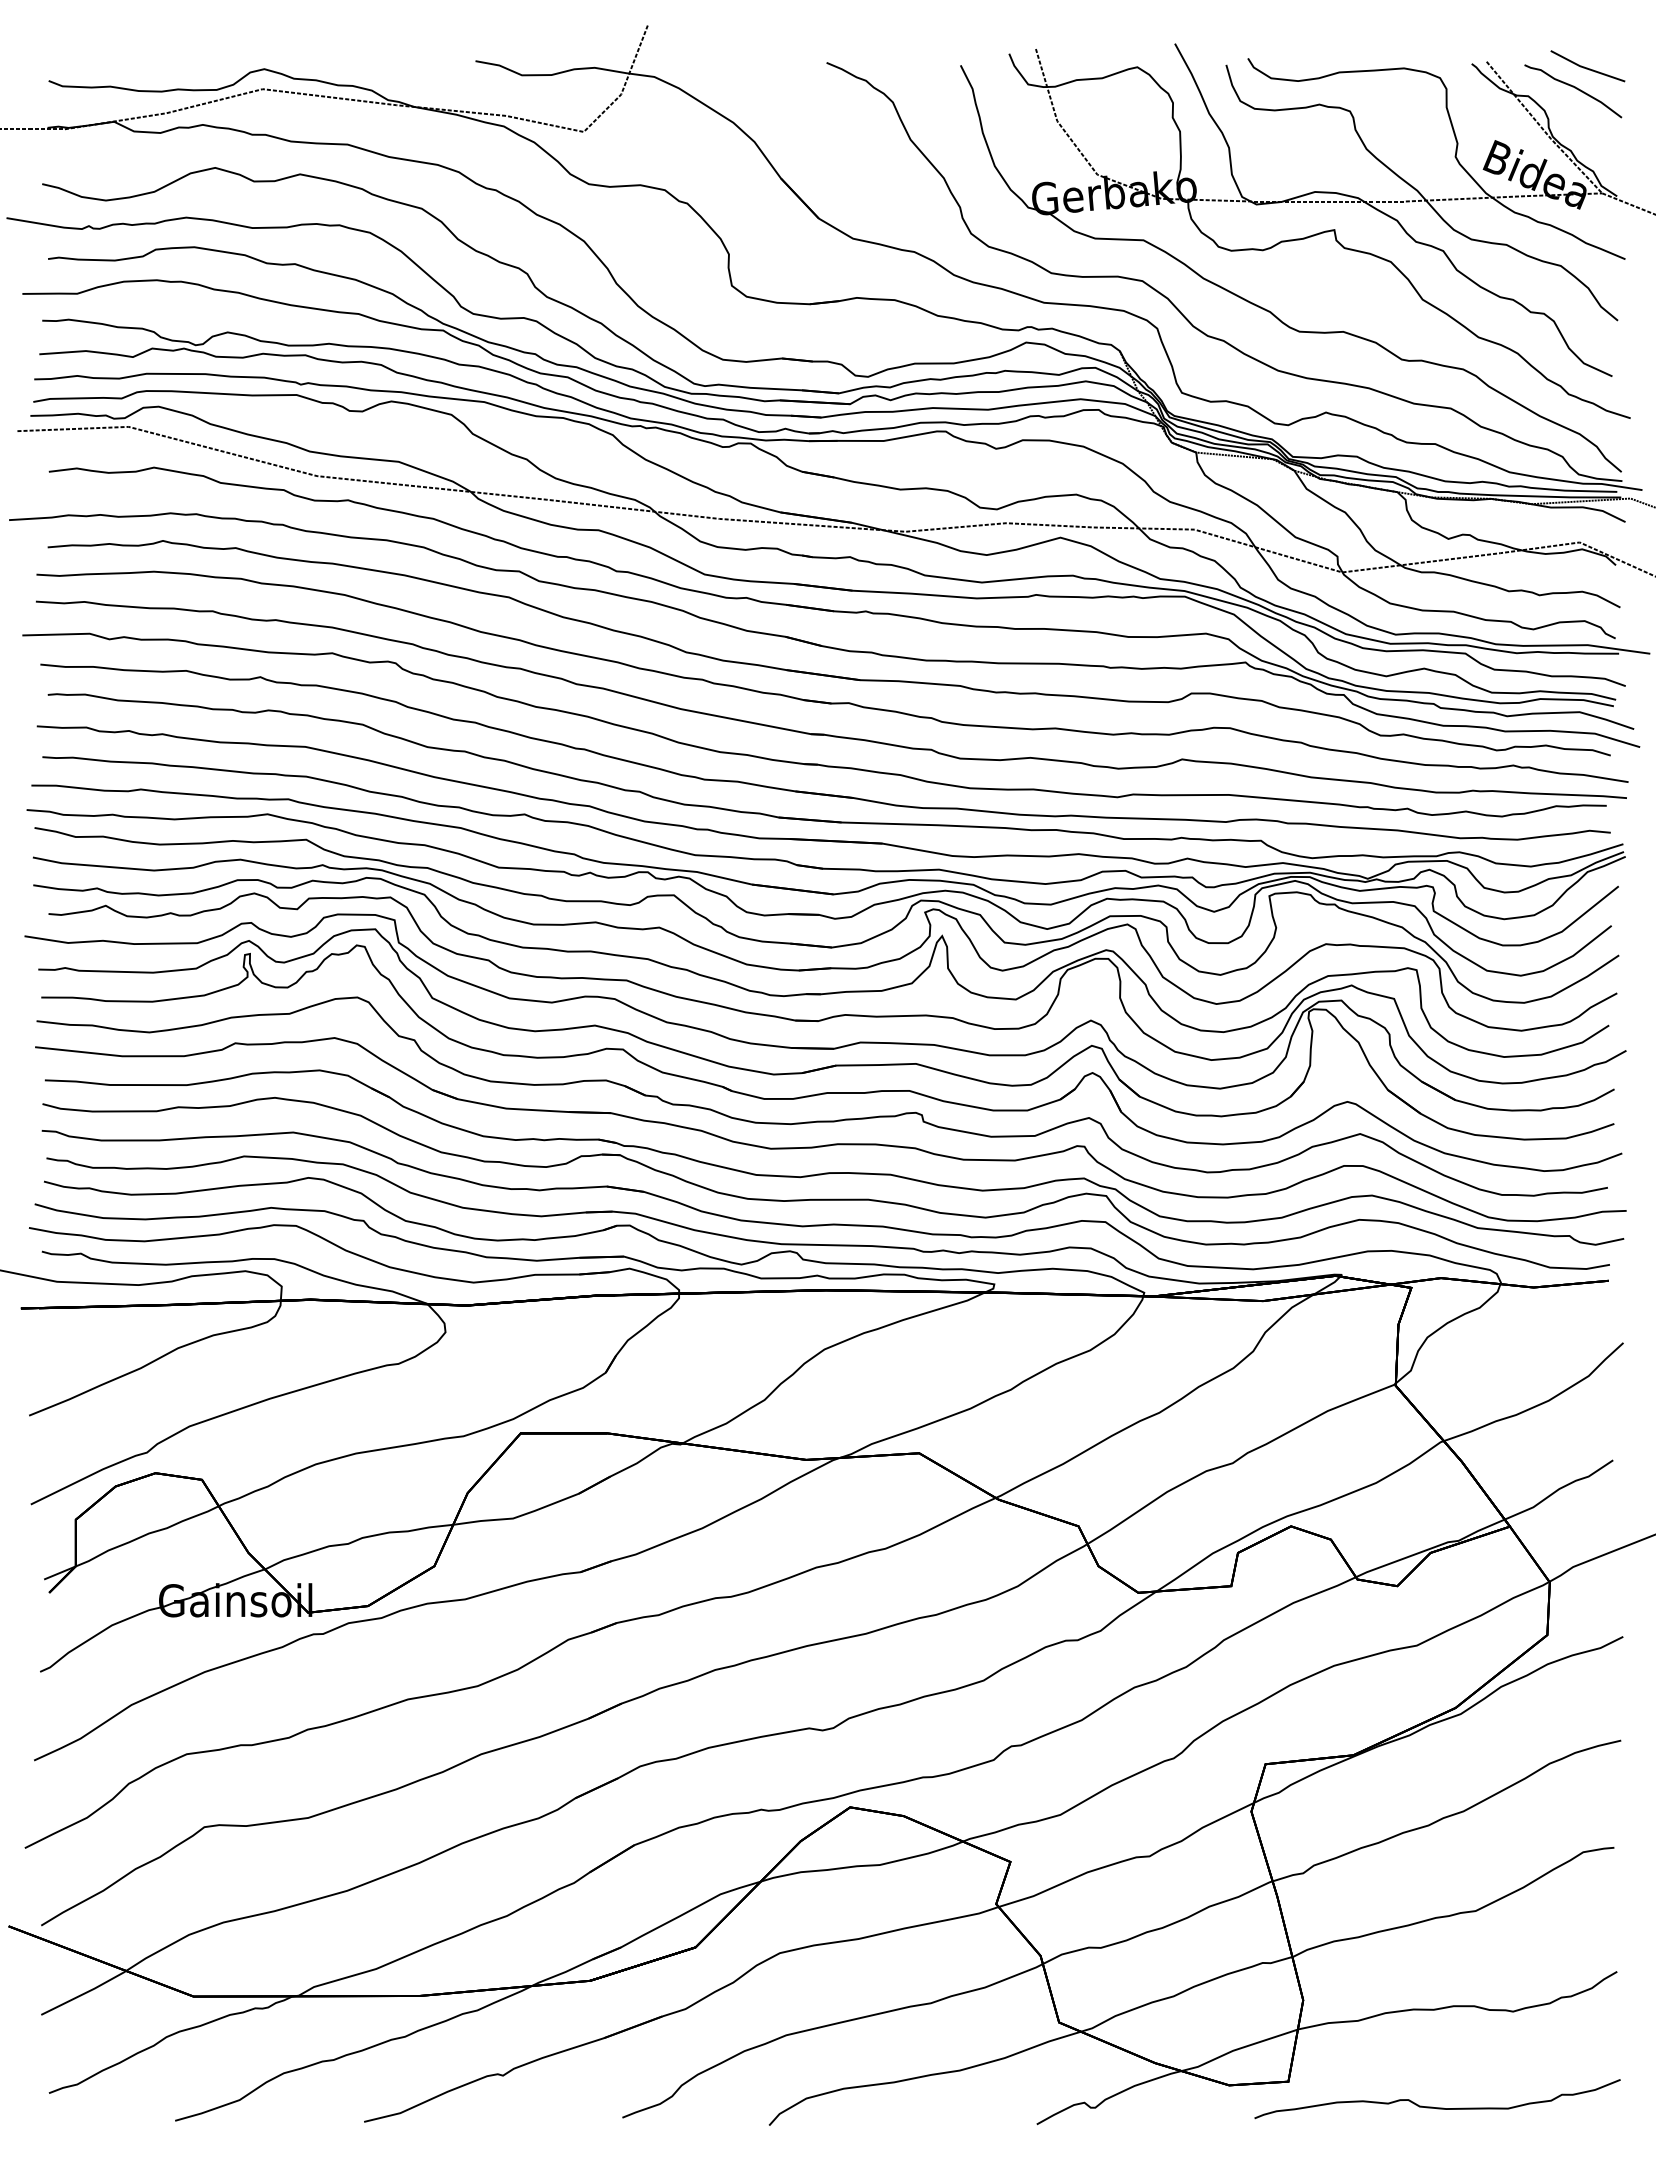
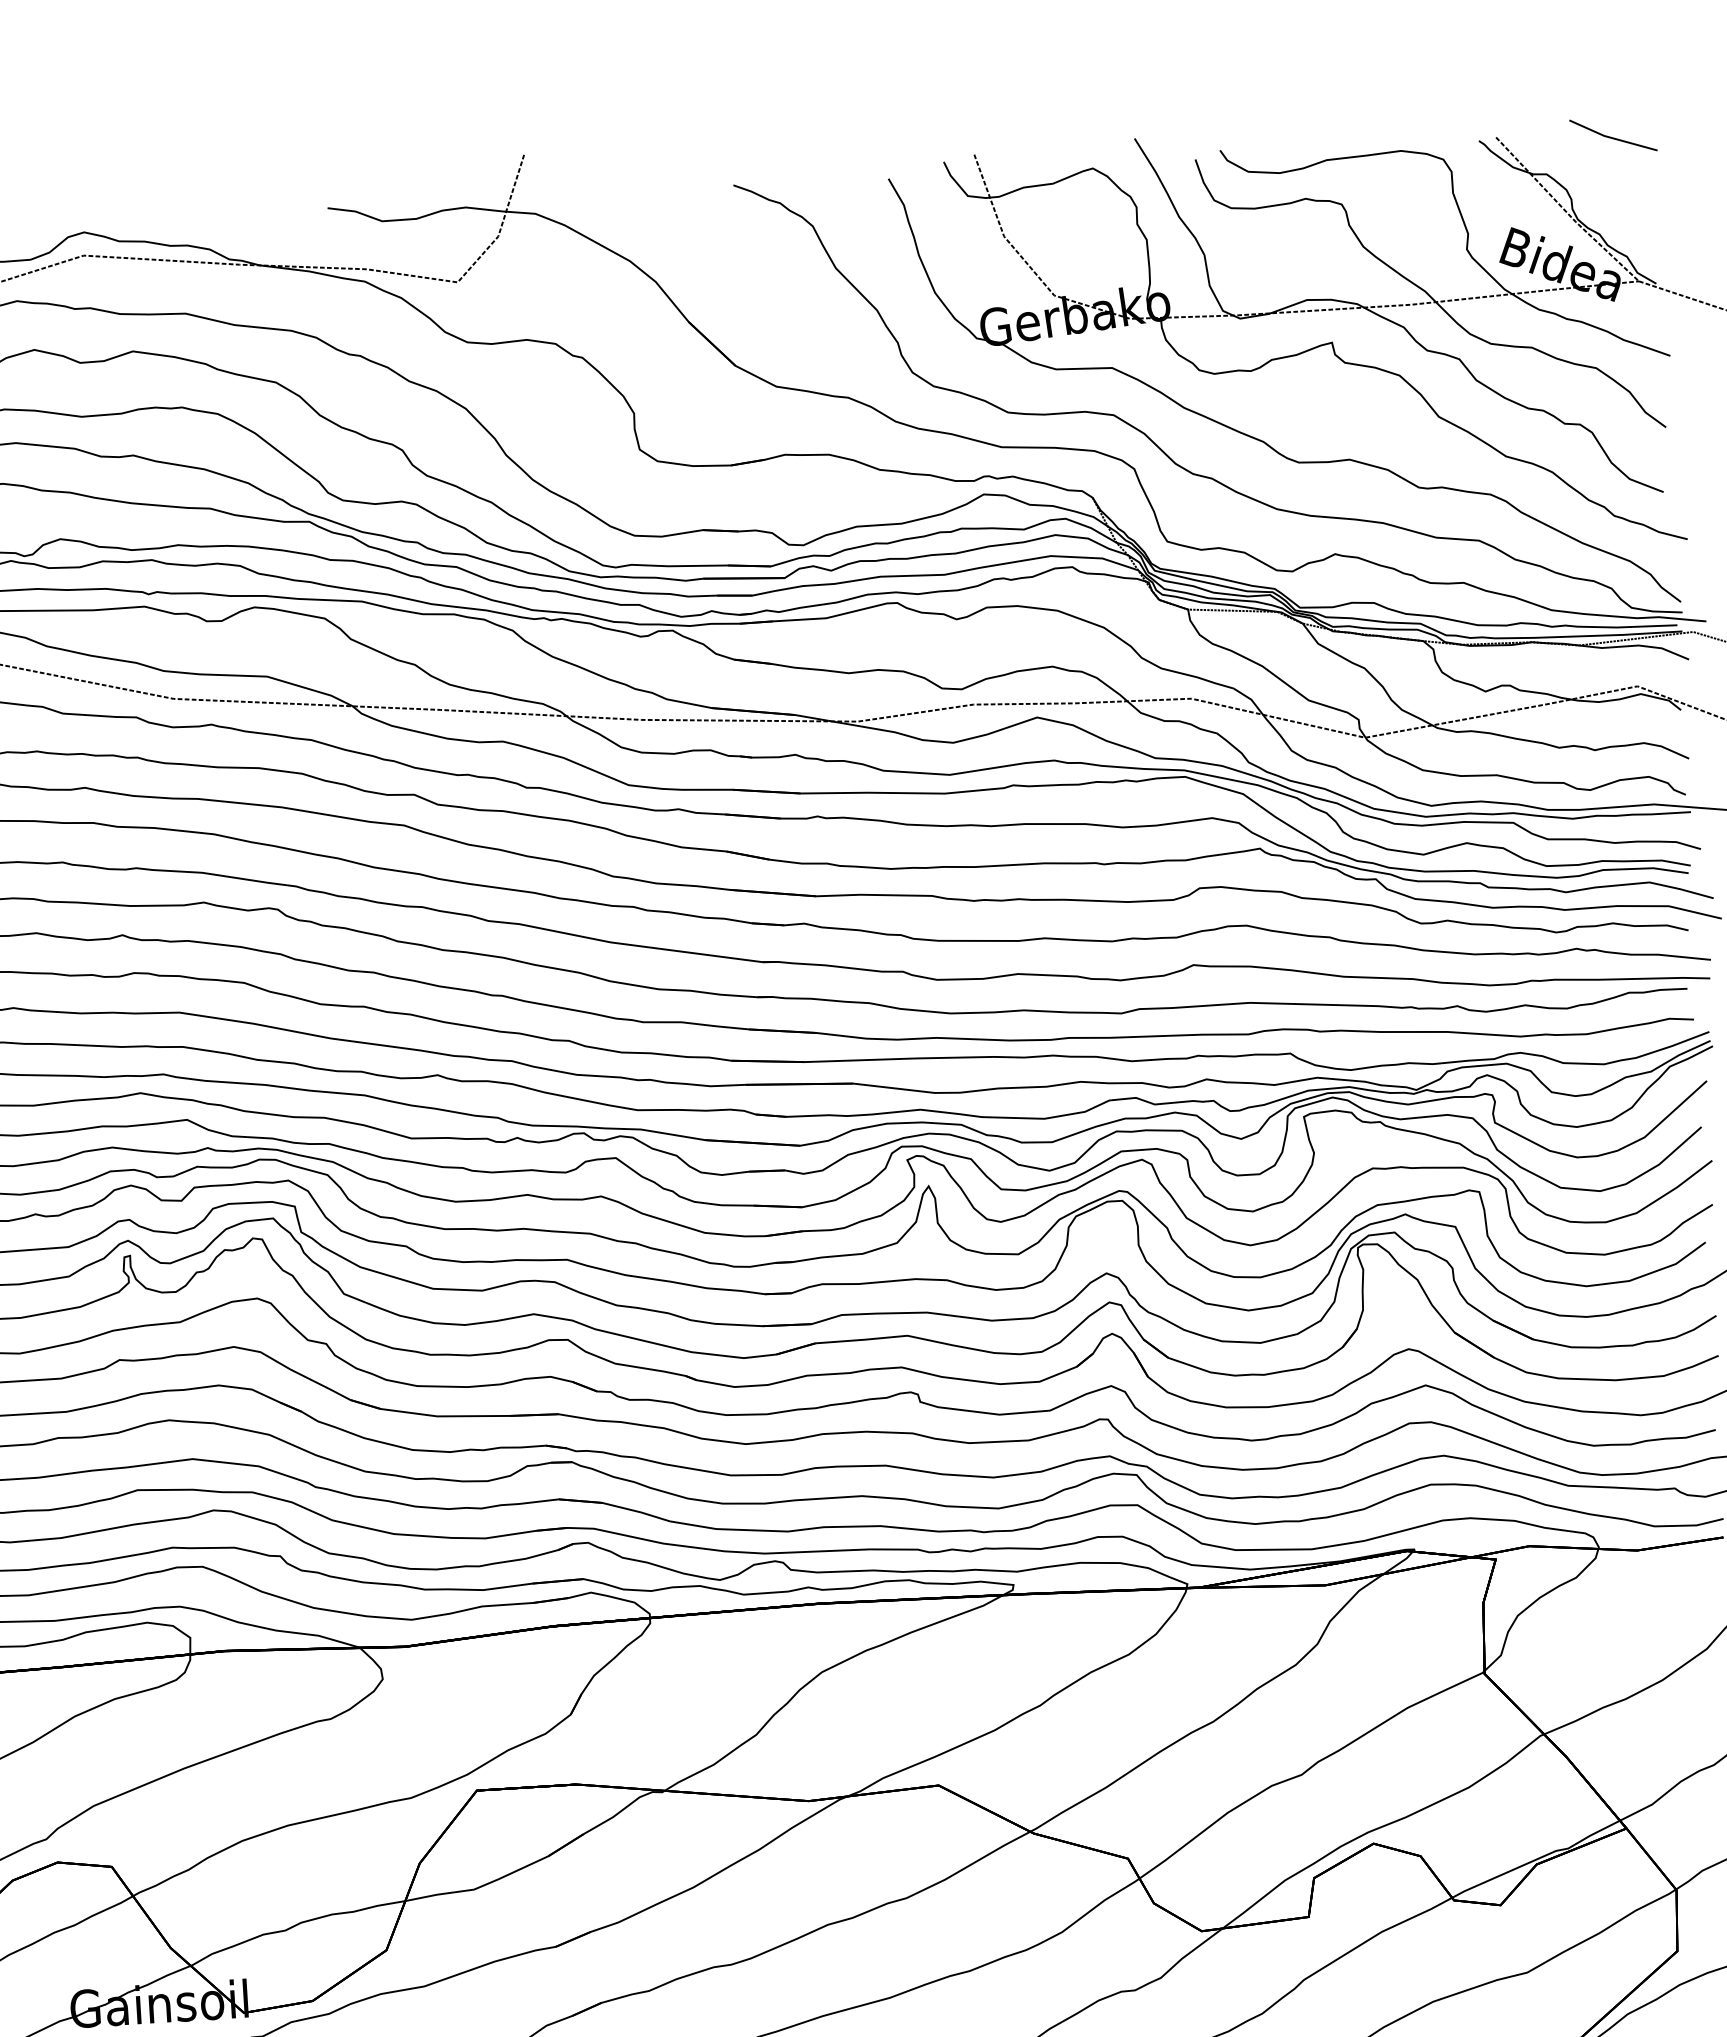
curve: (1574, 88) -> (1599, 162), removed

